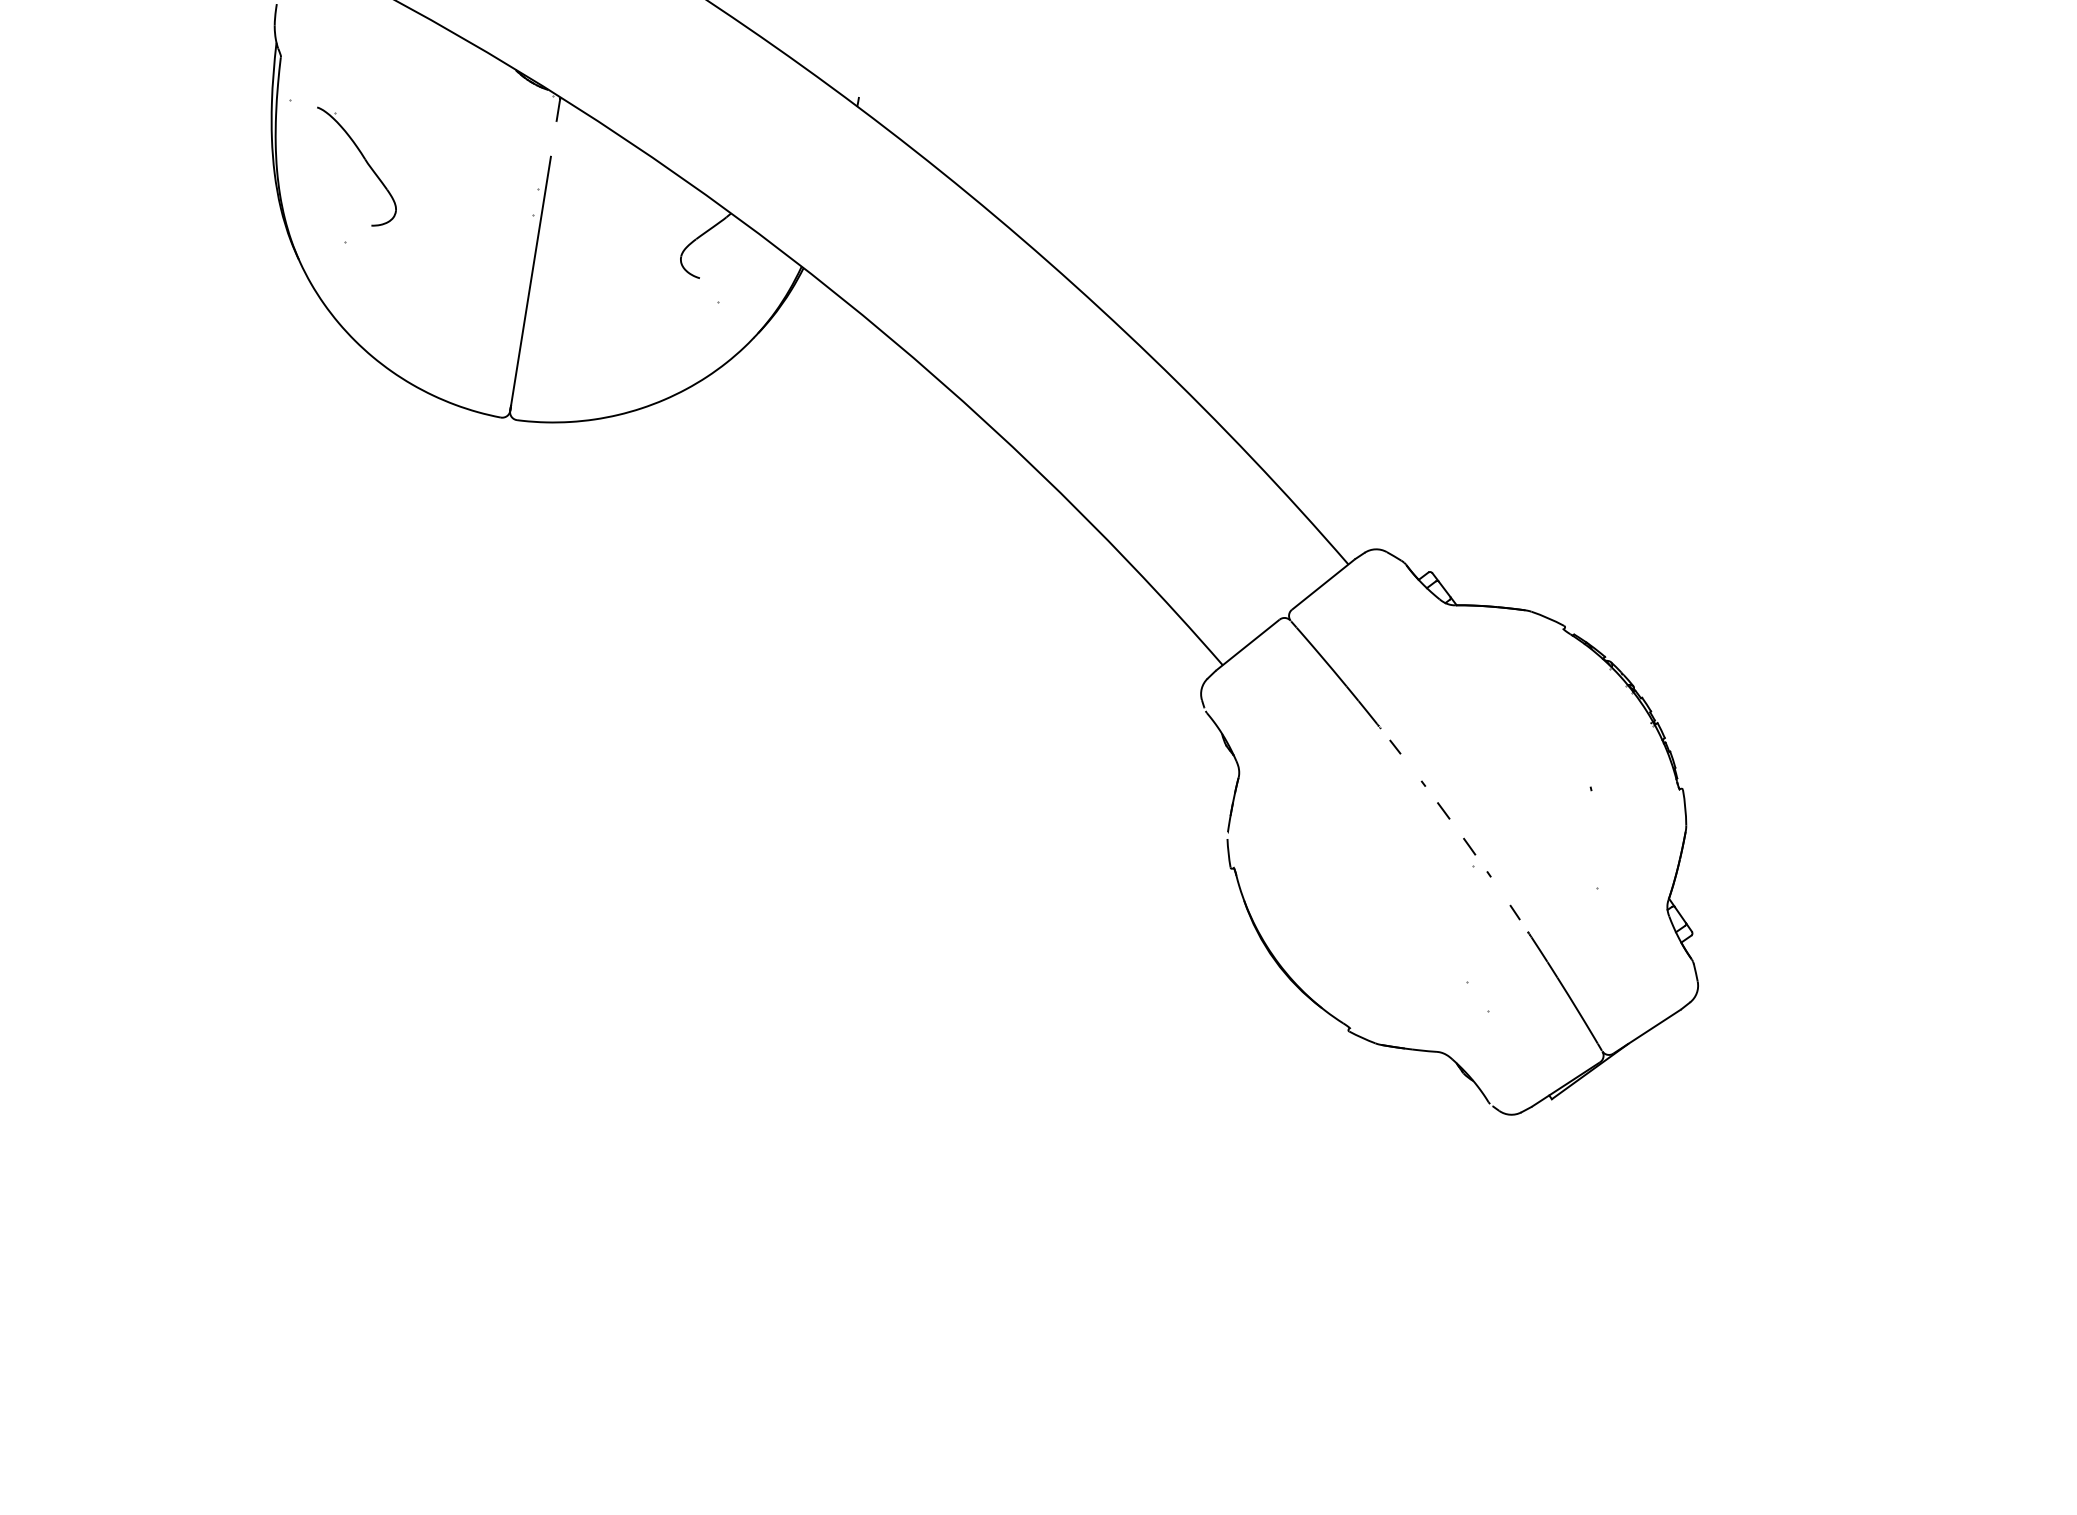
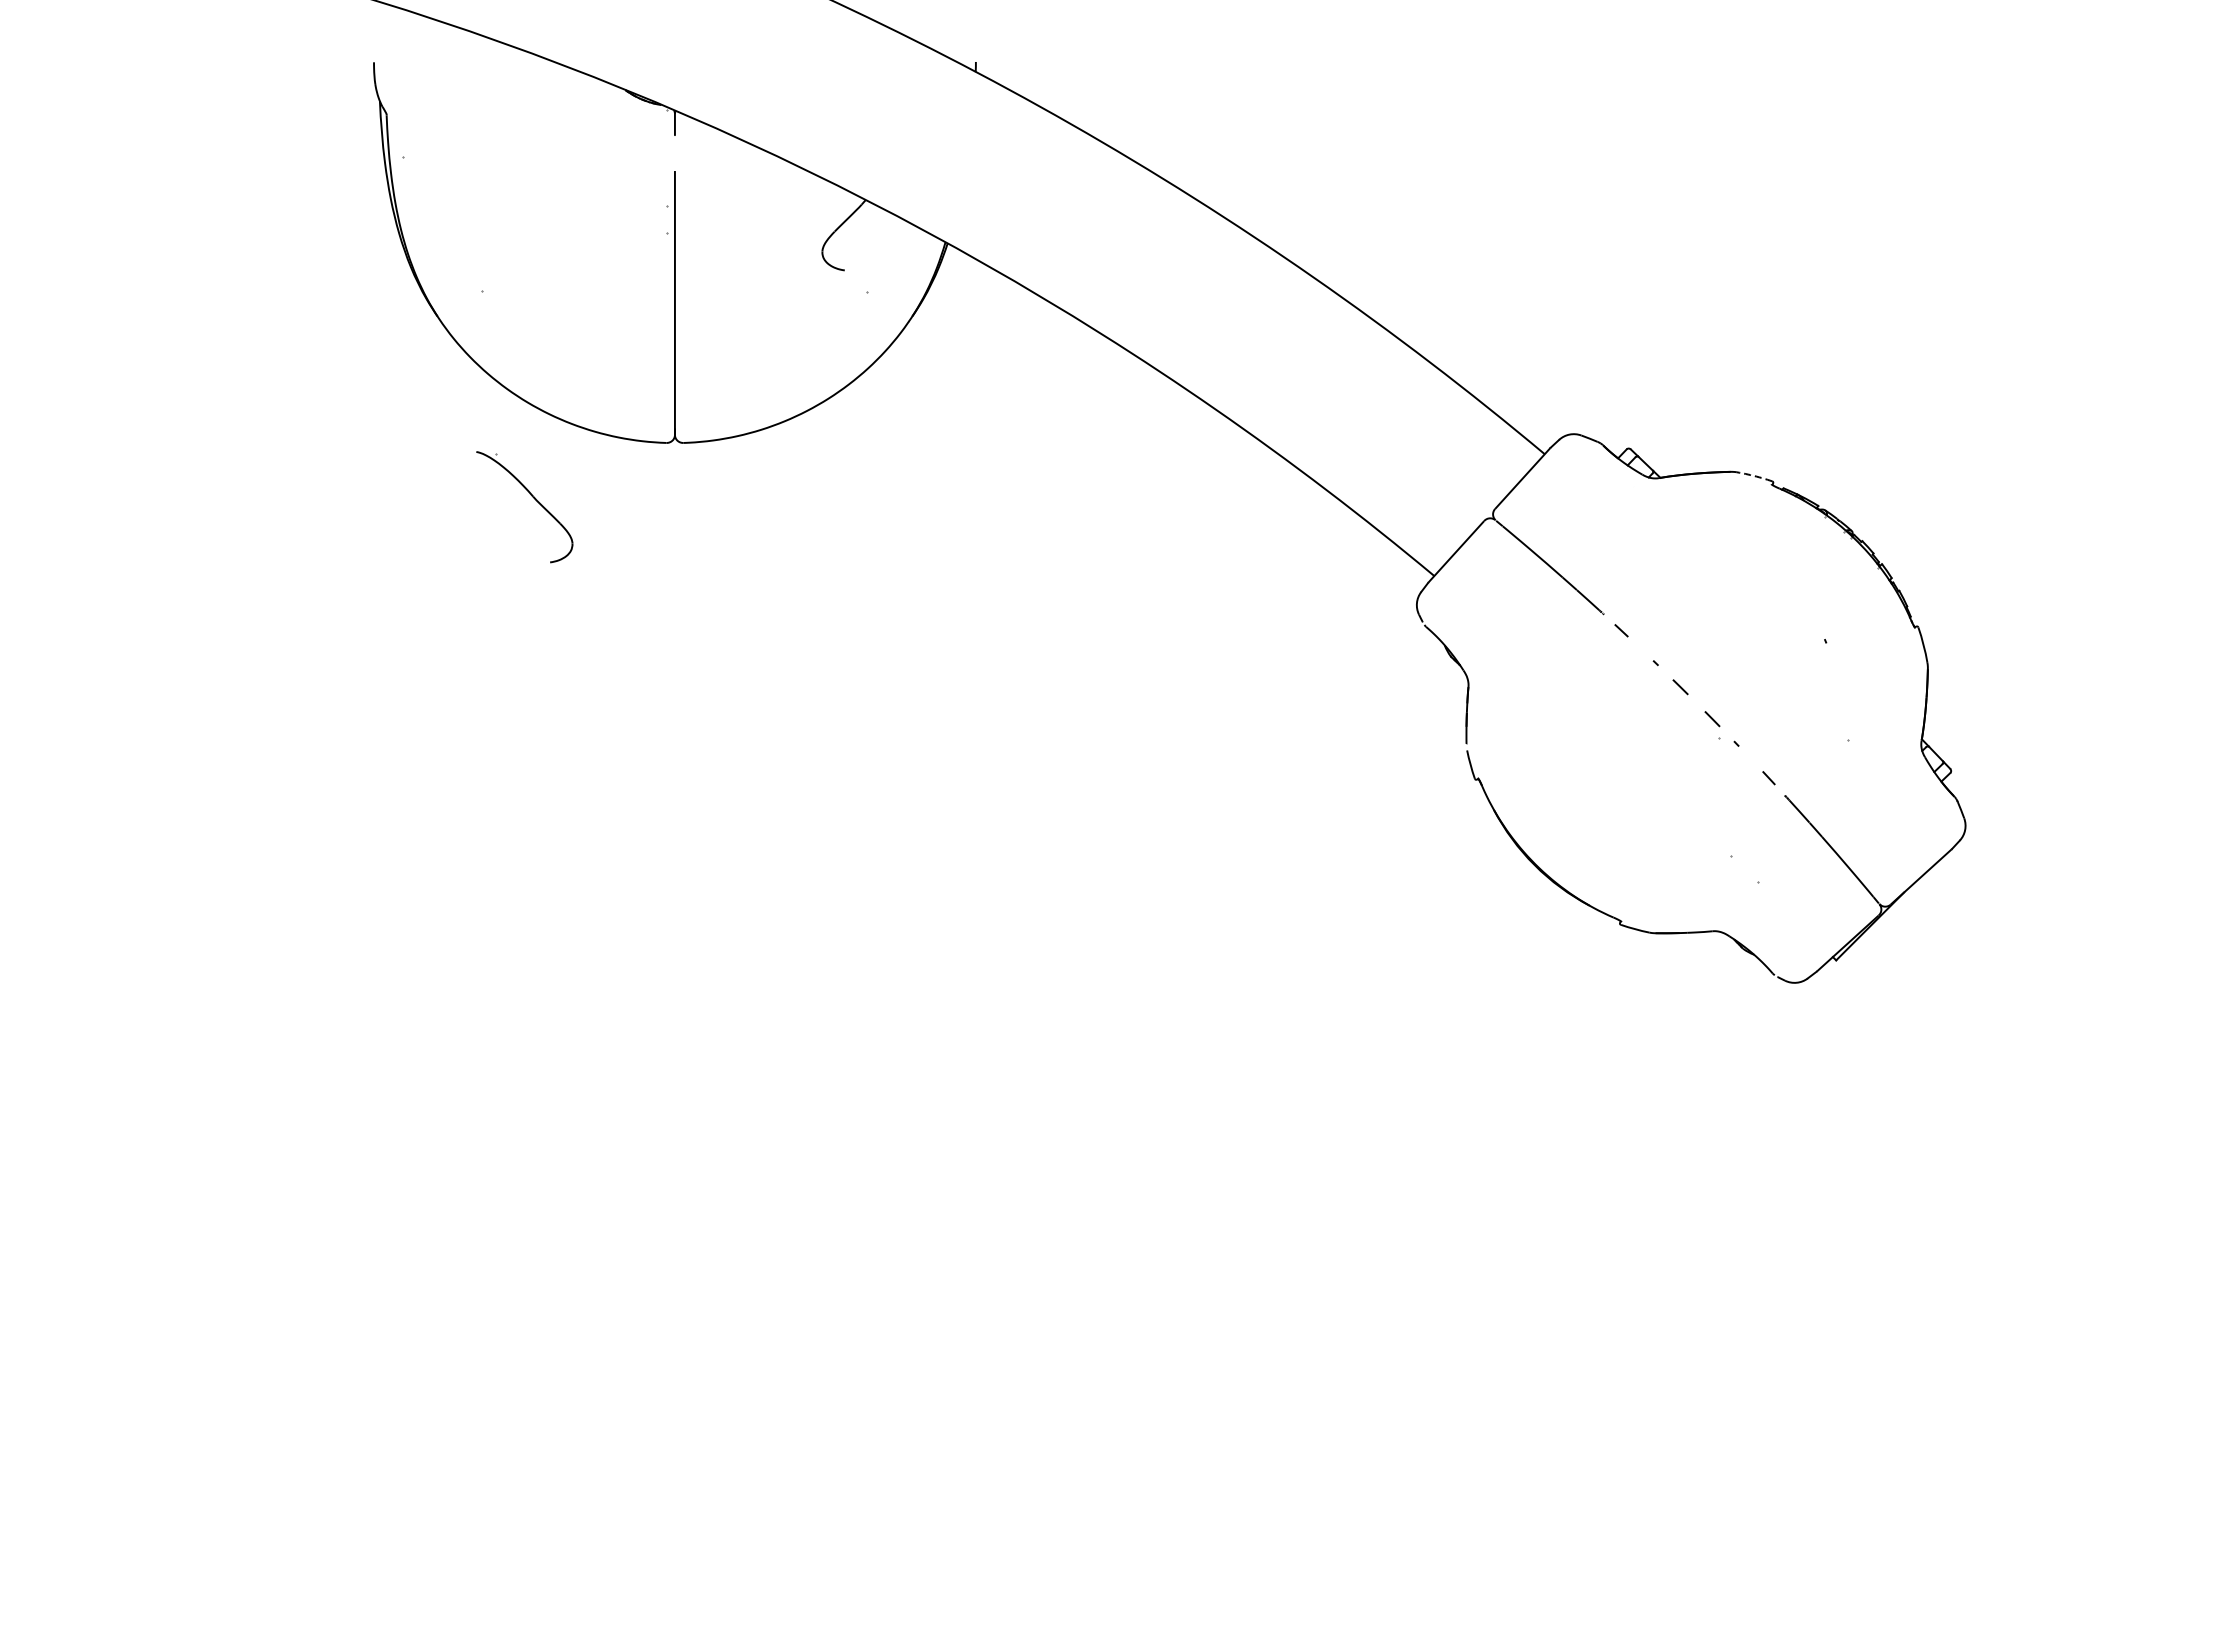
part: (365, 161) -> (533, 498), moved
arc: (1547, 618) -> (1754, 476), solid -> dashed

